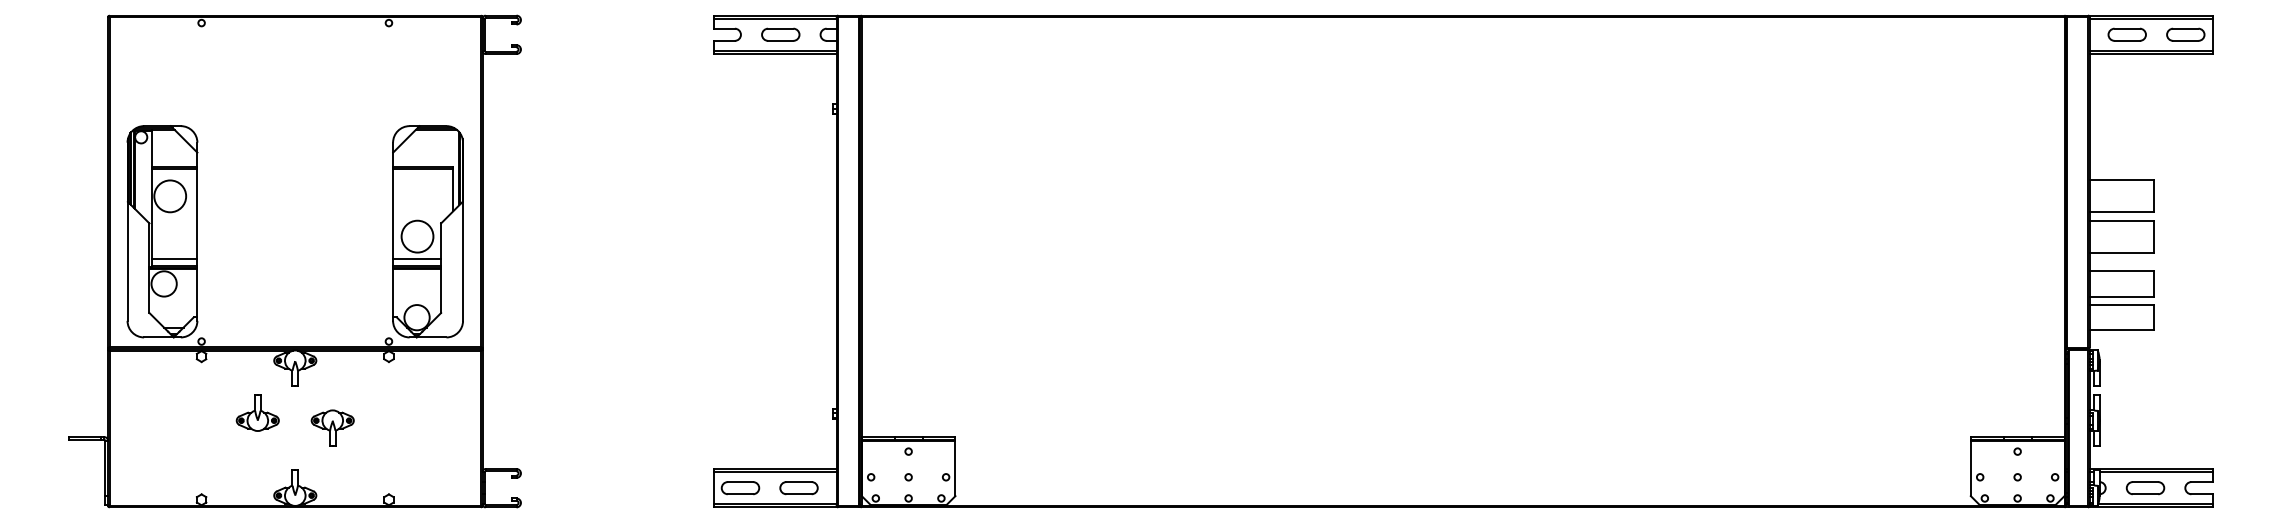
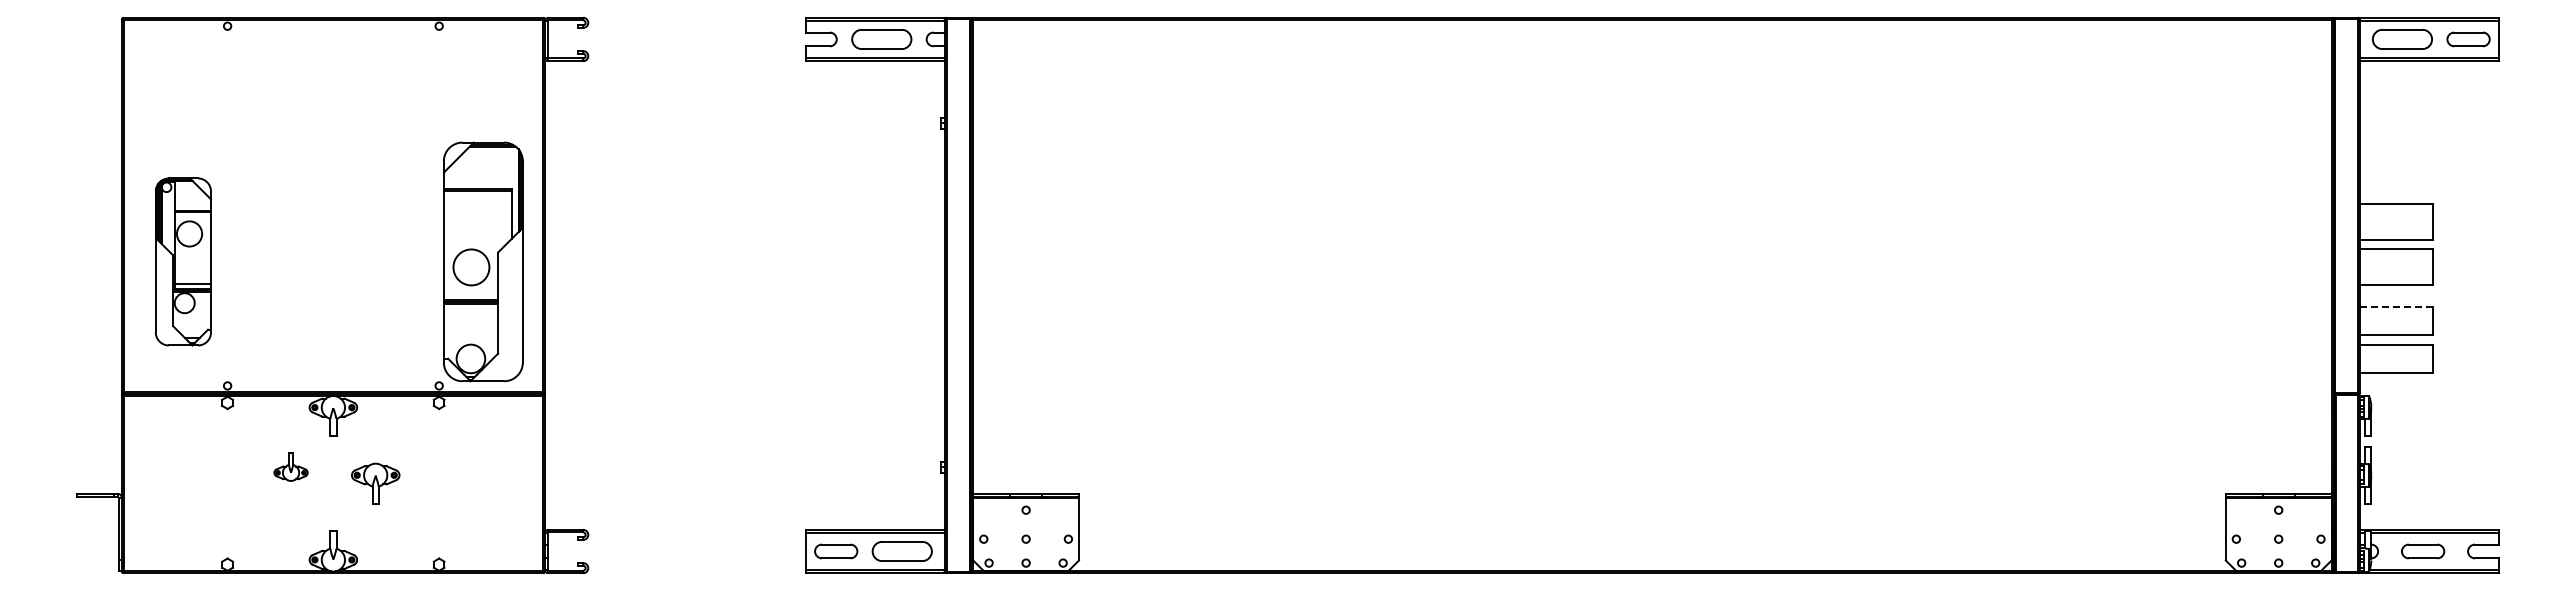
part: (780, 34) -> (881, 39), size x1.4
part: (2127, 34) -> (2402, 39), size x1.4
part: (162, 231) -> (183, 261), size x0.7
line: (416, 258) -> (470, 292), removed
line: (2121, 271) -> (2396, 306), solid -> dashed
part: (257, 412) -> (290, 466), size x0.7
part: (799, 488) -> (902, 551), size x1.4

